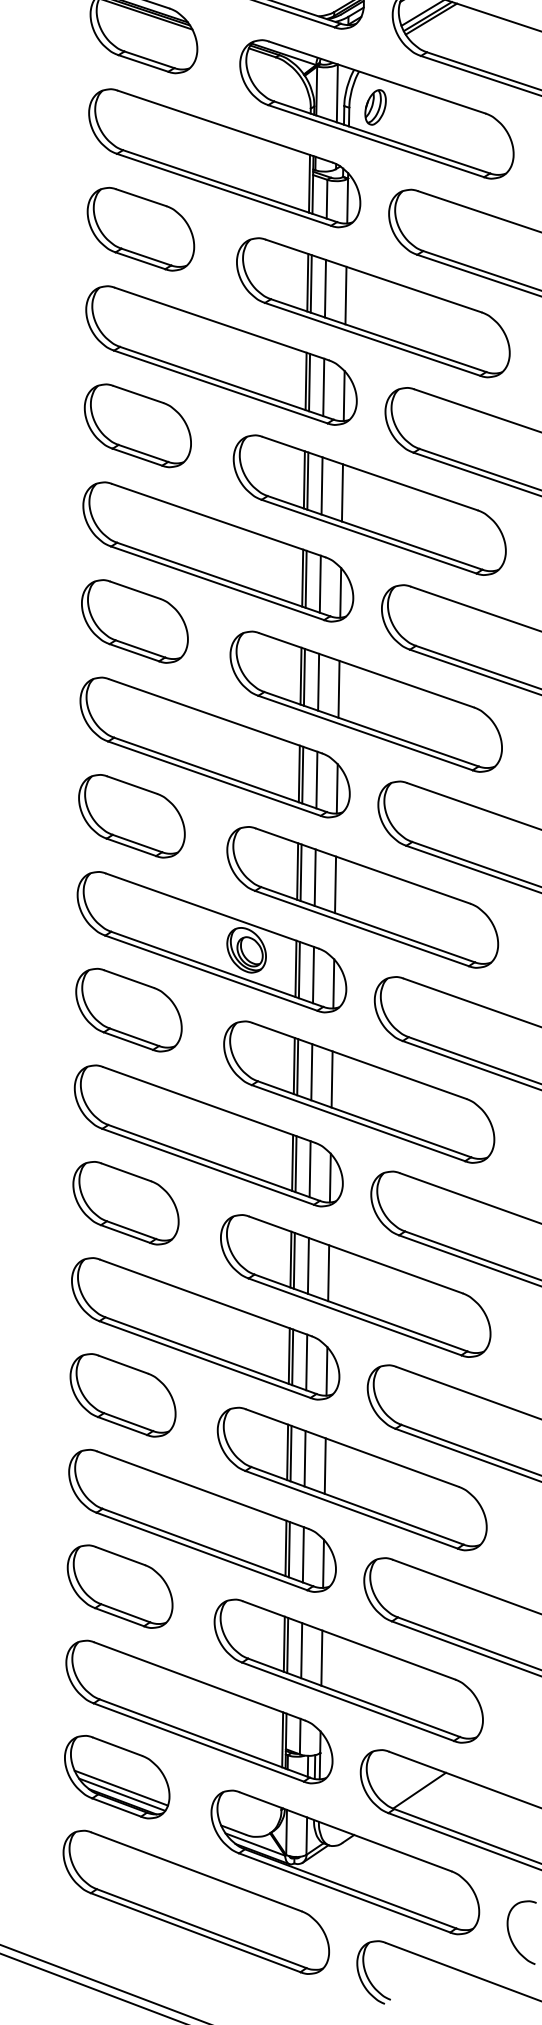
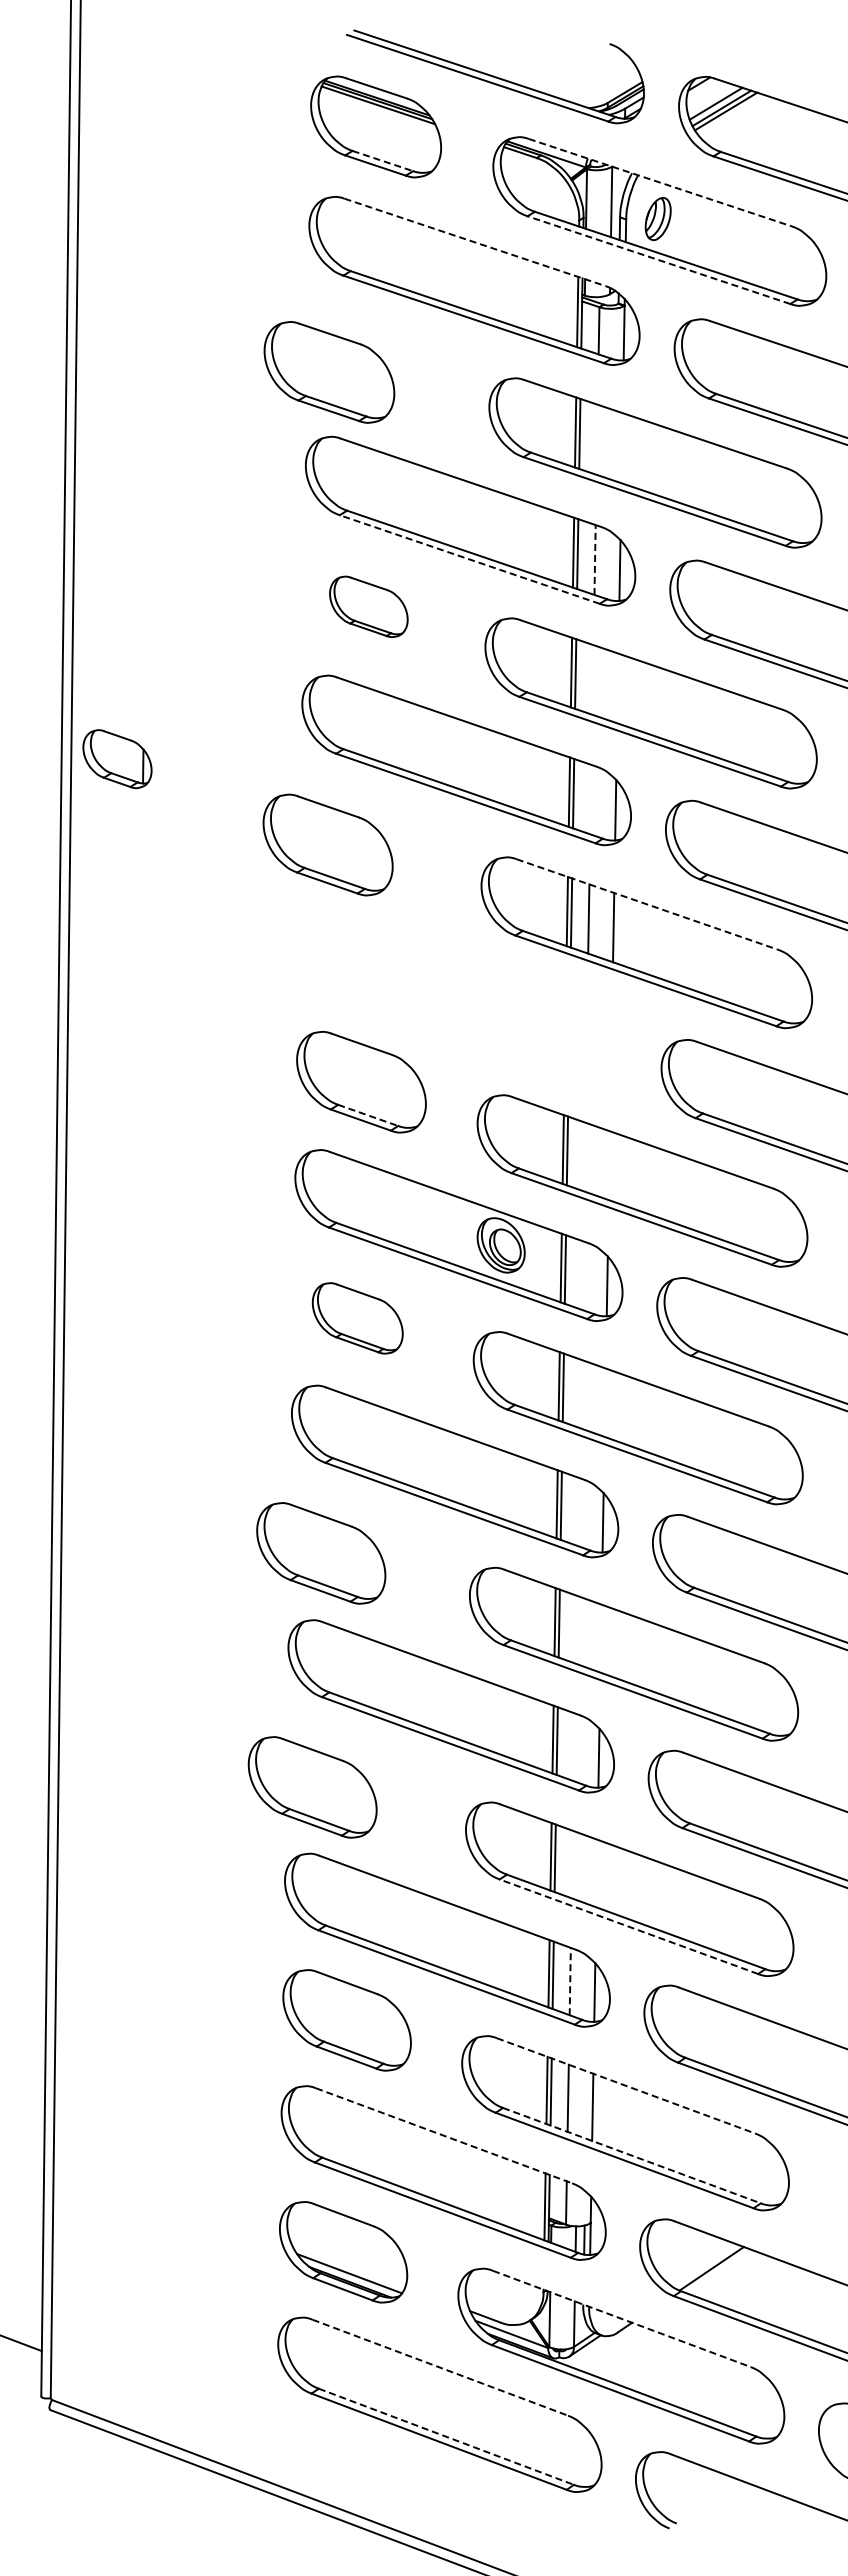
line: (149, 60) -> (382, 161), solid -> dashed
line: (377, 77) -> (660, 182), solid -> dashed
line: (224, 126) -> (474, 242), solid -> dashed
line: (375, 141) -> (658, 260), solid -> dashed
part: (140, 229) -> (329, 372), moved
line: (324, 288) -> (596, 439), removed
line: (345, 295) -> (621, 448), removed
line: (220, 387) -> (469, 559), solid -> dashed
line: (324, 387) -> (595, 560), solid -> dashed
part: (137, 425) -> (368, 606), size x0.6
line: (321, 485) -> (592, 679), removed
line: (342, 492) -> (617, 688), removed
line: (320, 584) -> (590, 799), removed
part: (134, 621) -> (327, 844), moved
line: (366, 670) -> (647, 904), solid -> dashed
part: (214, 747) -> (462, 998), removed
line: (137, 843) -> (368, 1115), solid -> dashed
line: (315, 877) -> (584, 1156), removed
line: (335, 884) -> (609, 1165), removed
line: (313, 974) -> (582, 1275), removed
part: (128, 1010) -> (357, 1318), size x0.7
line: (311, 1071) -> (580, 1393), removed
line: (331, 1079) -> (604, 1402), removed
line: (310, 1168) -> (578, 1511), removed
part: (126, 1203) -> (321, 1553), moved
line: (307, 1265) -> (575, 1629), removed
line: (328, 1273) -> (600, 1638), removed
line: (306, 1362) -> (573, 1747), removed
part: (122, 1395) -> (312, 1787), moved
line: (304, 1458) -> (571, 1864), removed
line: (324, 1466) -> (596, 1873), removed
line: (351, 1509) -> (628, 1926), solid -> dashed
line: (303, 1554) -> (570, 1981), solid -> dashed
line: (349, 1640) -> (626, 2085), solid -> dashed
line: (200, 1681) -> (444, 2135), solid -> dashed
line: (354, 1697) -> (632, 2155), solid -> dashed
line: (121, 1787) -> (348, 2265), removed
line: (346, 1832) -> (622, 2319), solid -> dashed
line: (196, 1871) -> (440, 2367), solid -> dashed
line: (201, 1928) -> (446, 2436), solid -> dashed

